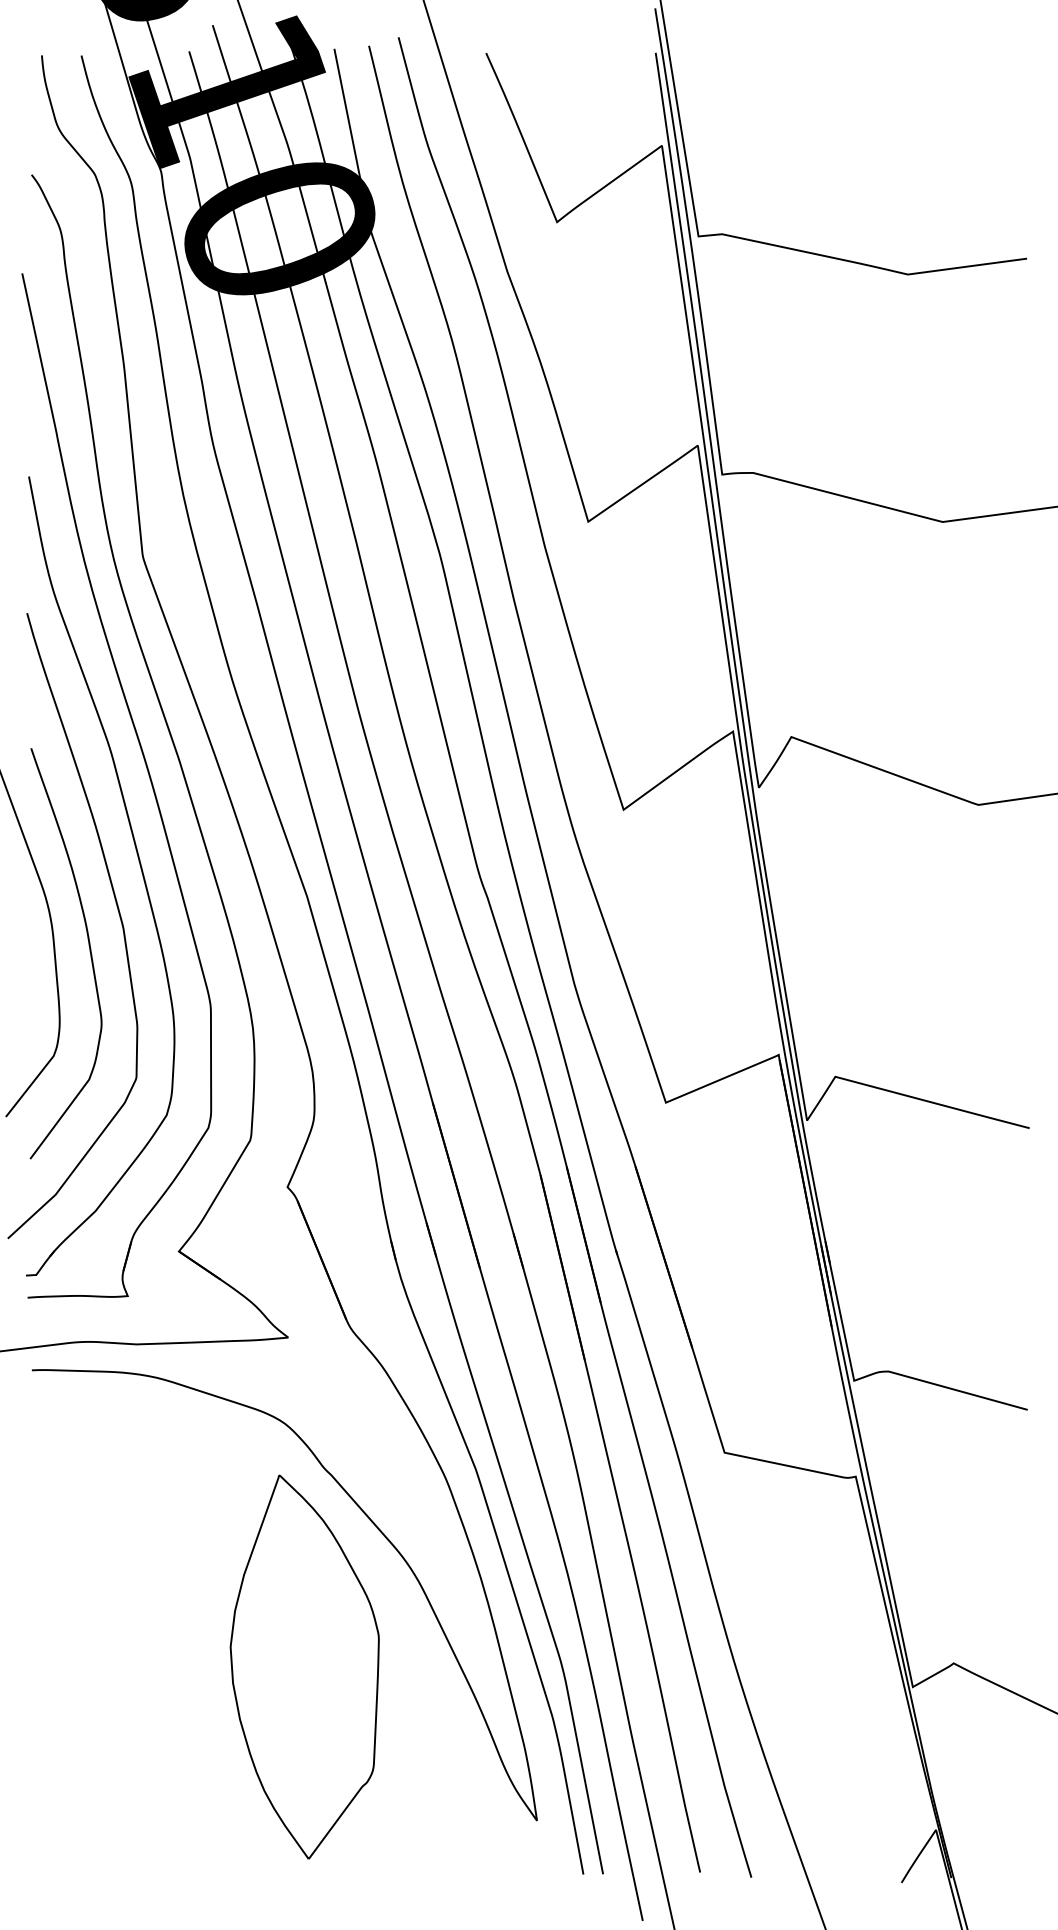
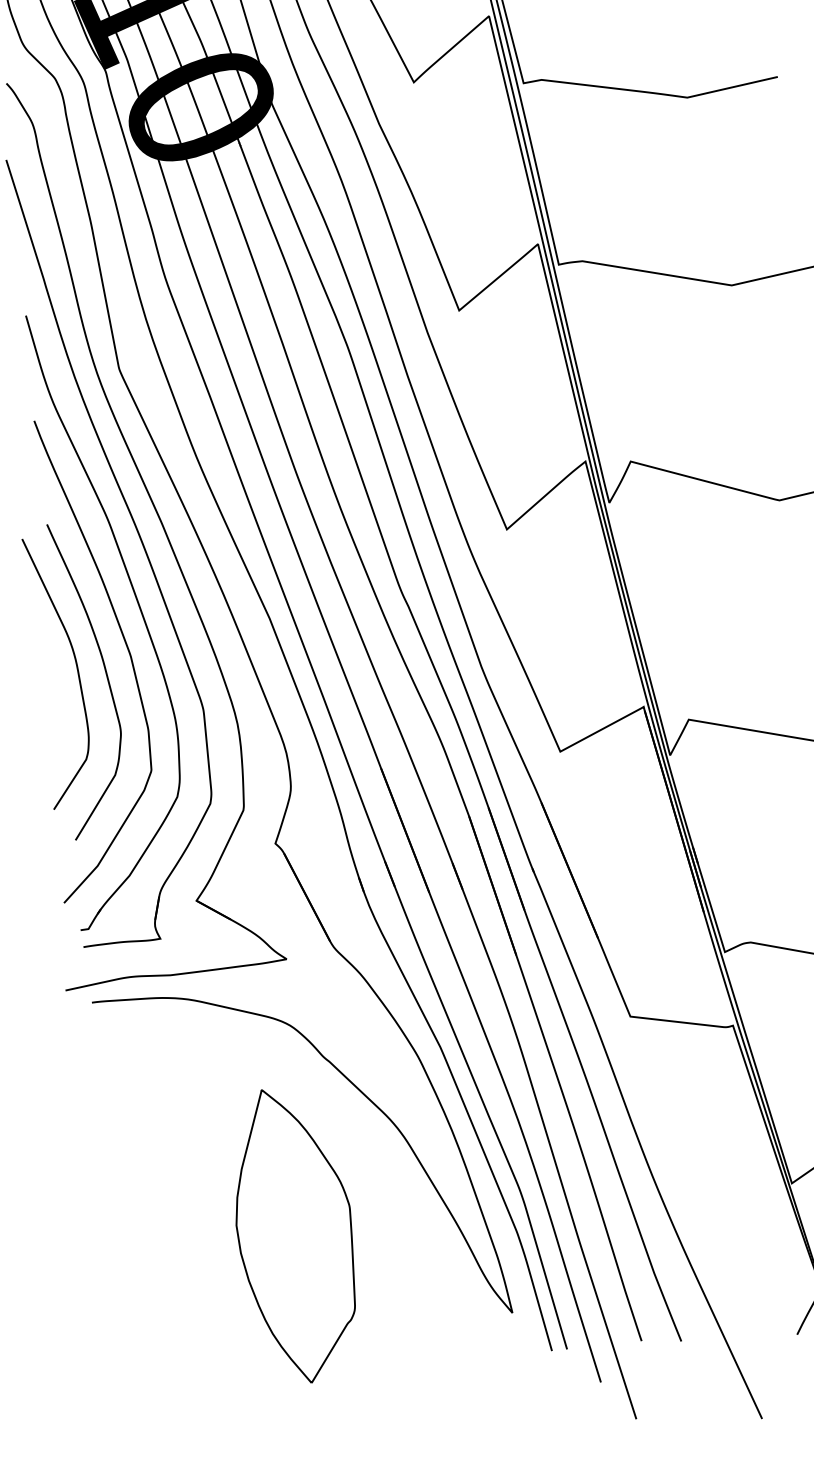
part: (304, 1666) -> (294, 1235), moved

